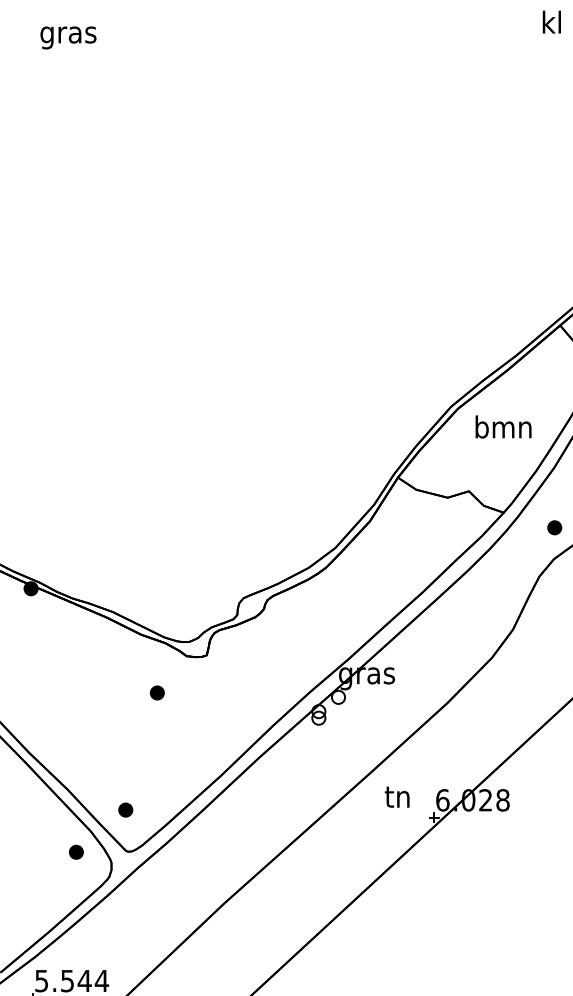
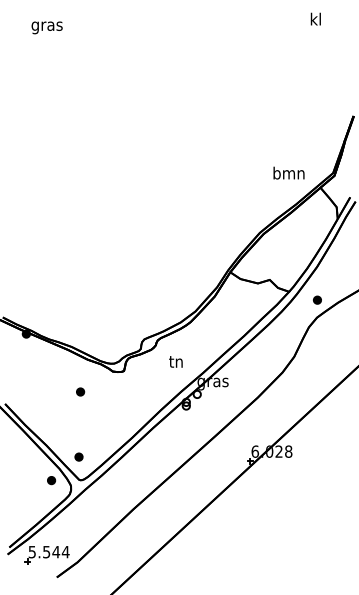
text: (502, 425) -> (288, 172), moved
part: (157, 692) -> (80, 391), moved
text: (396, 796) -> (175, 361), moved

